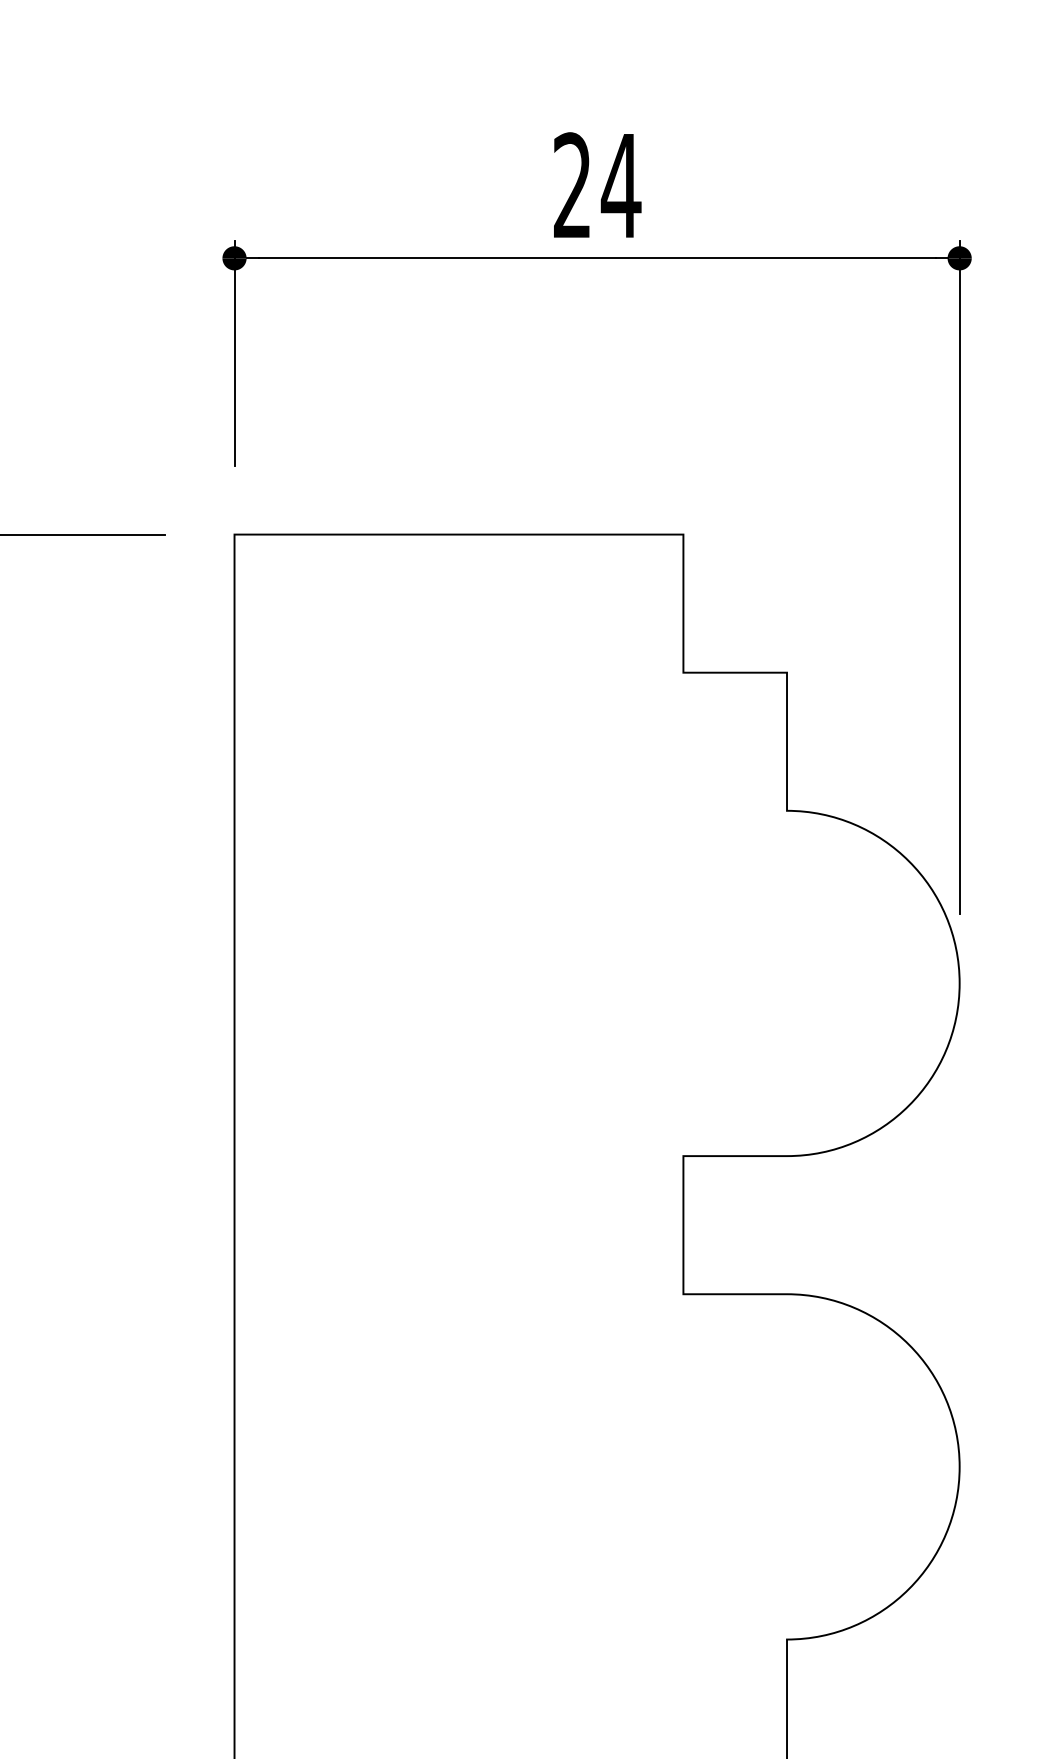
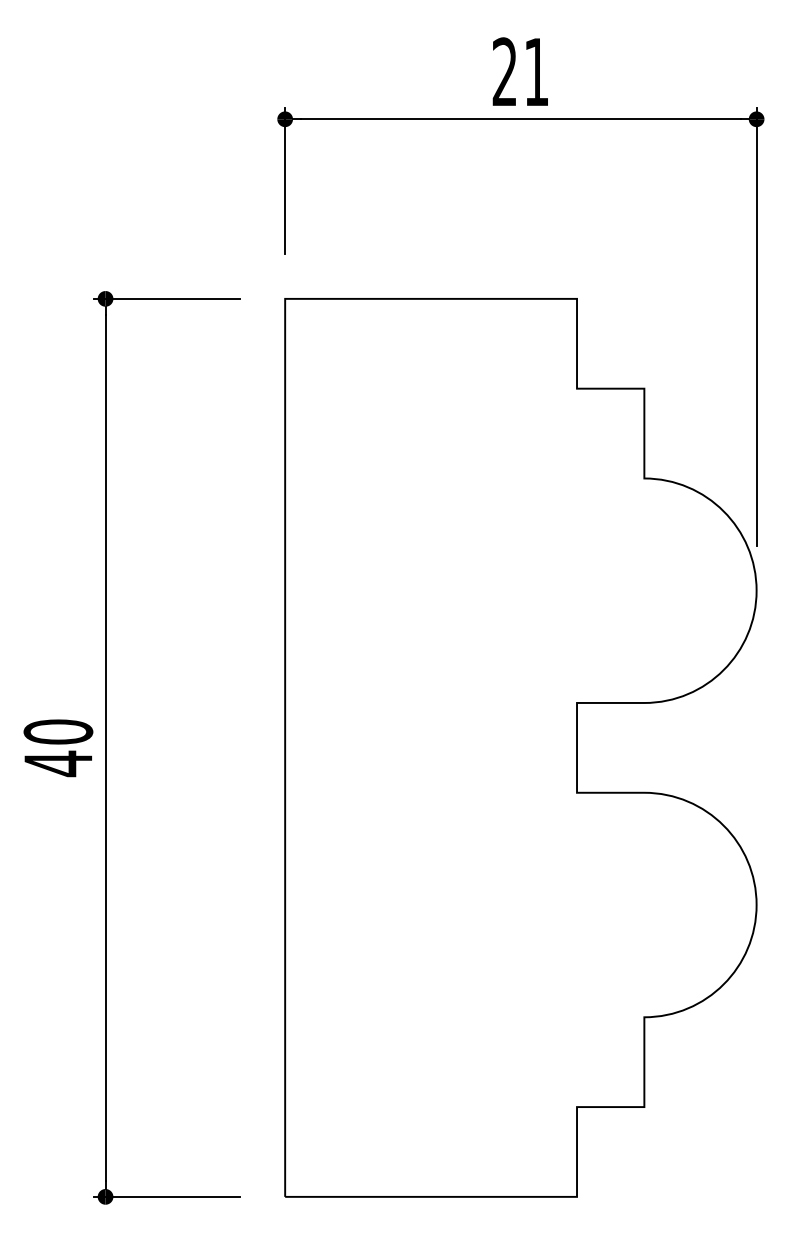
text: (621, 184) -> (536, 71), 24 -> 21

